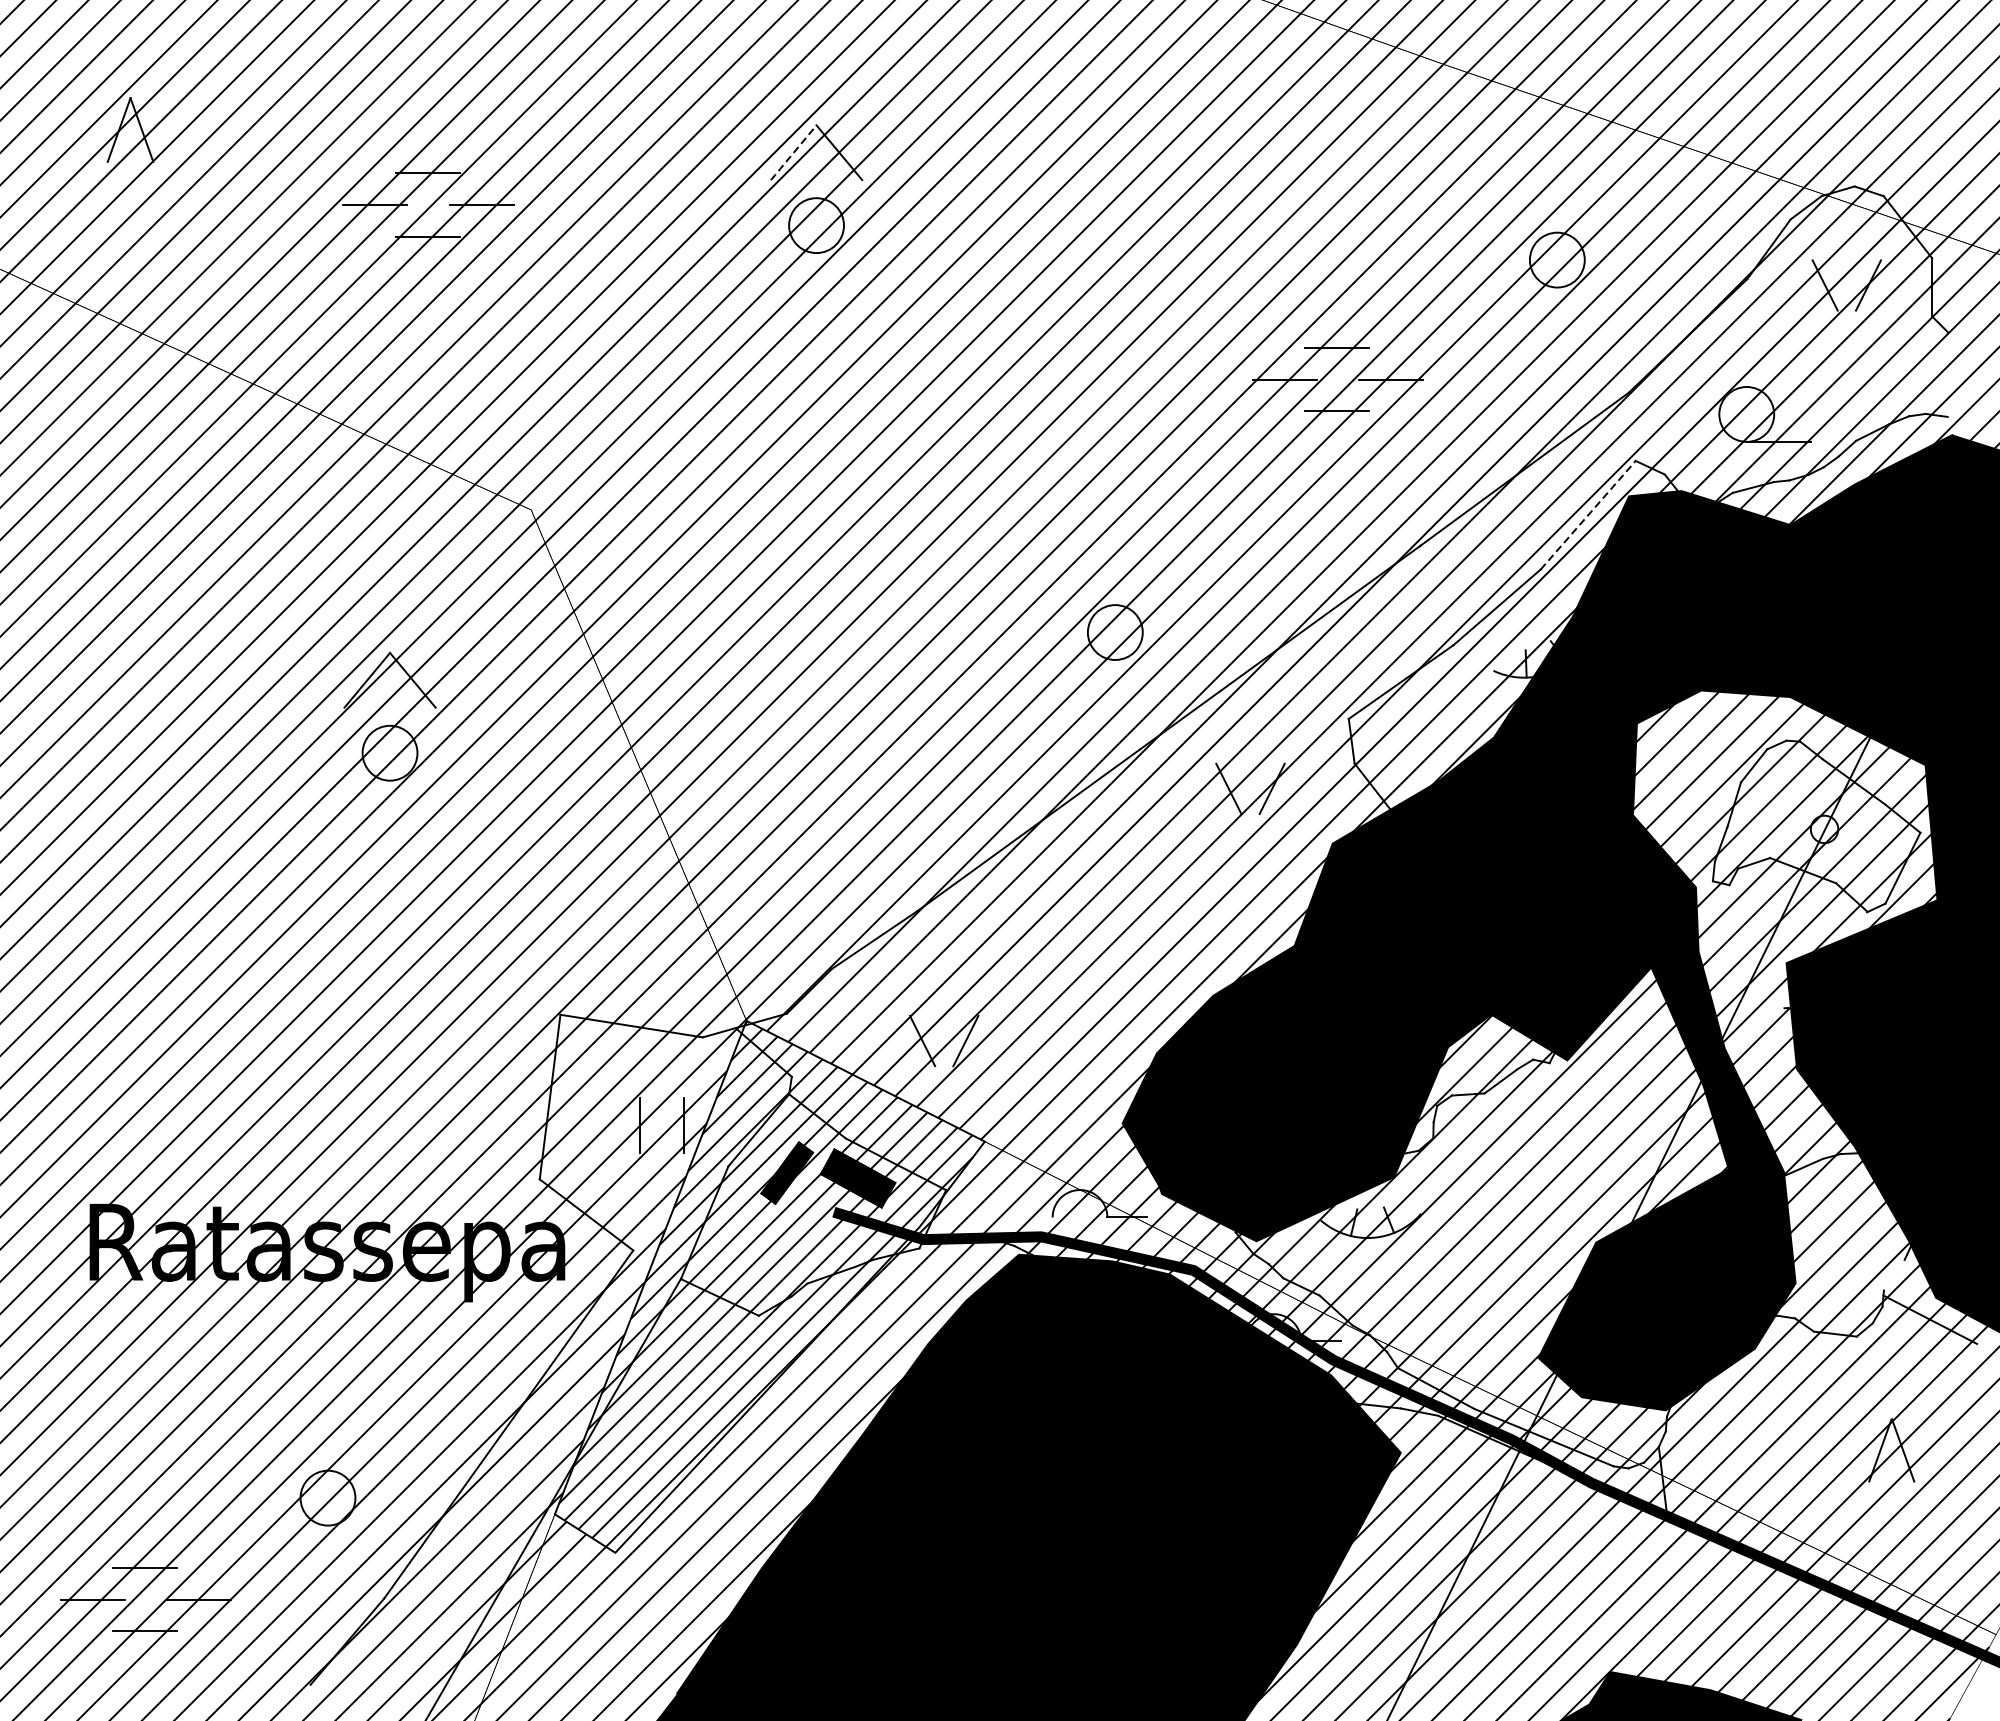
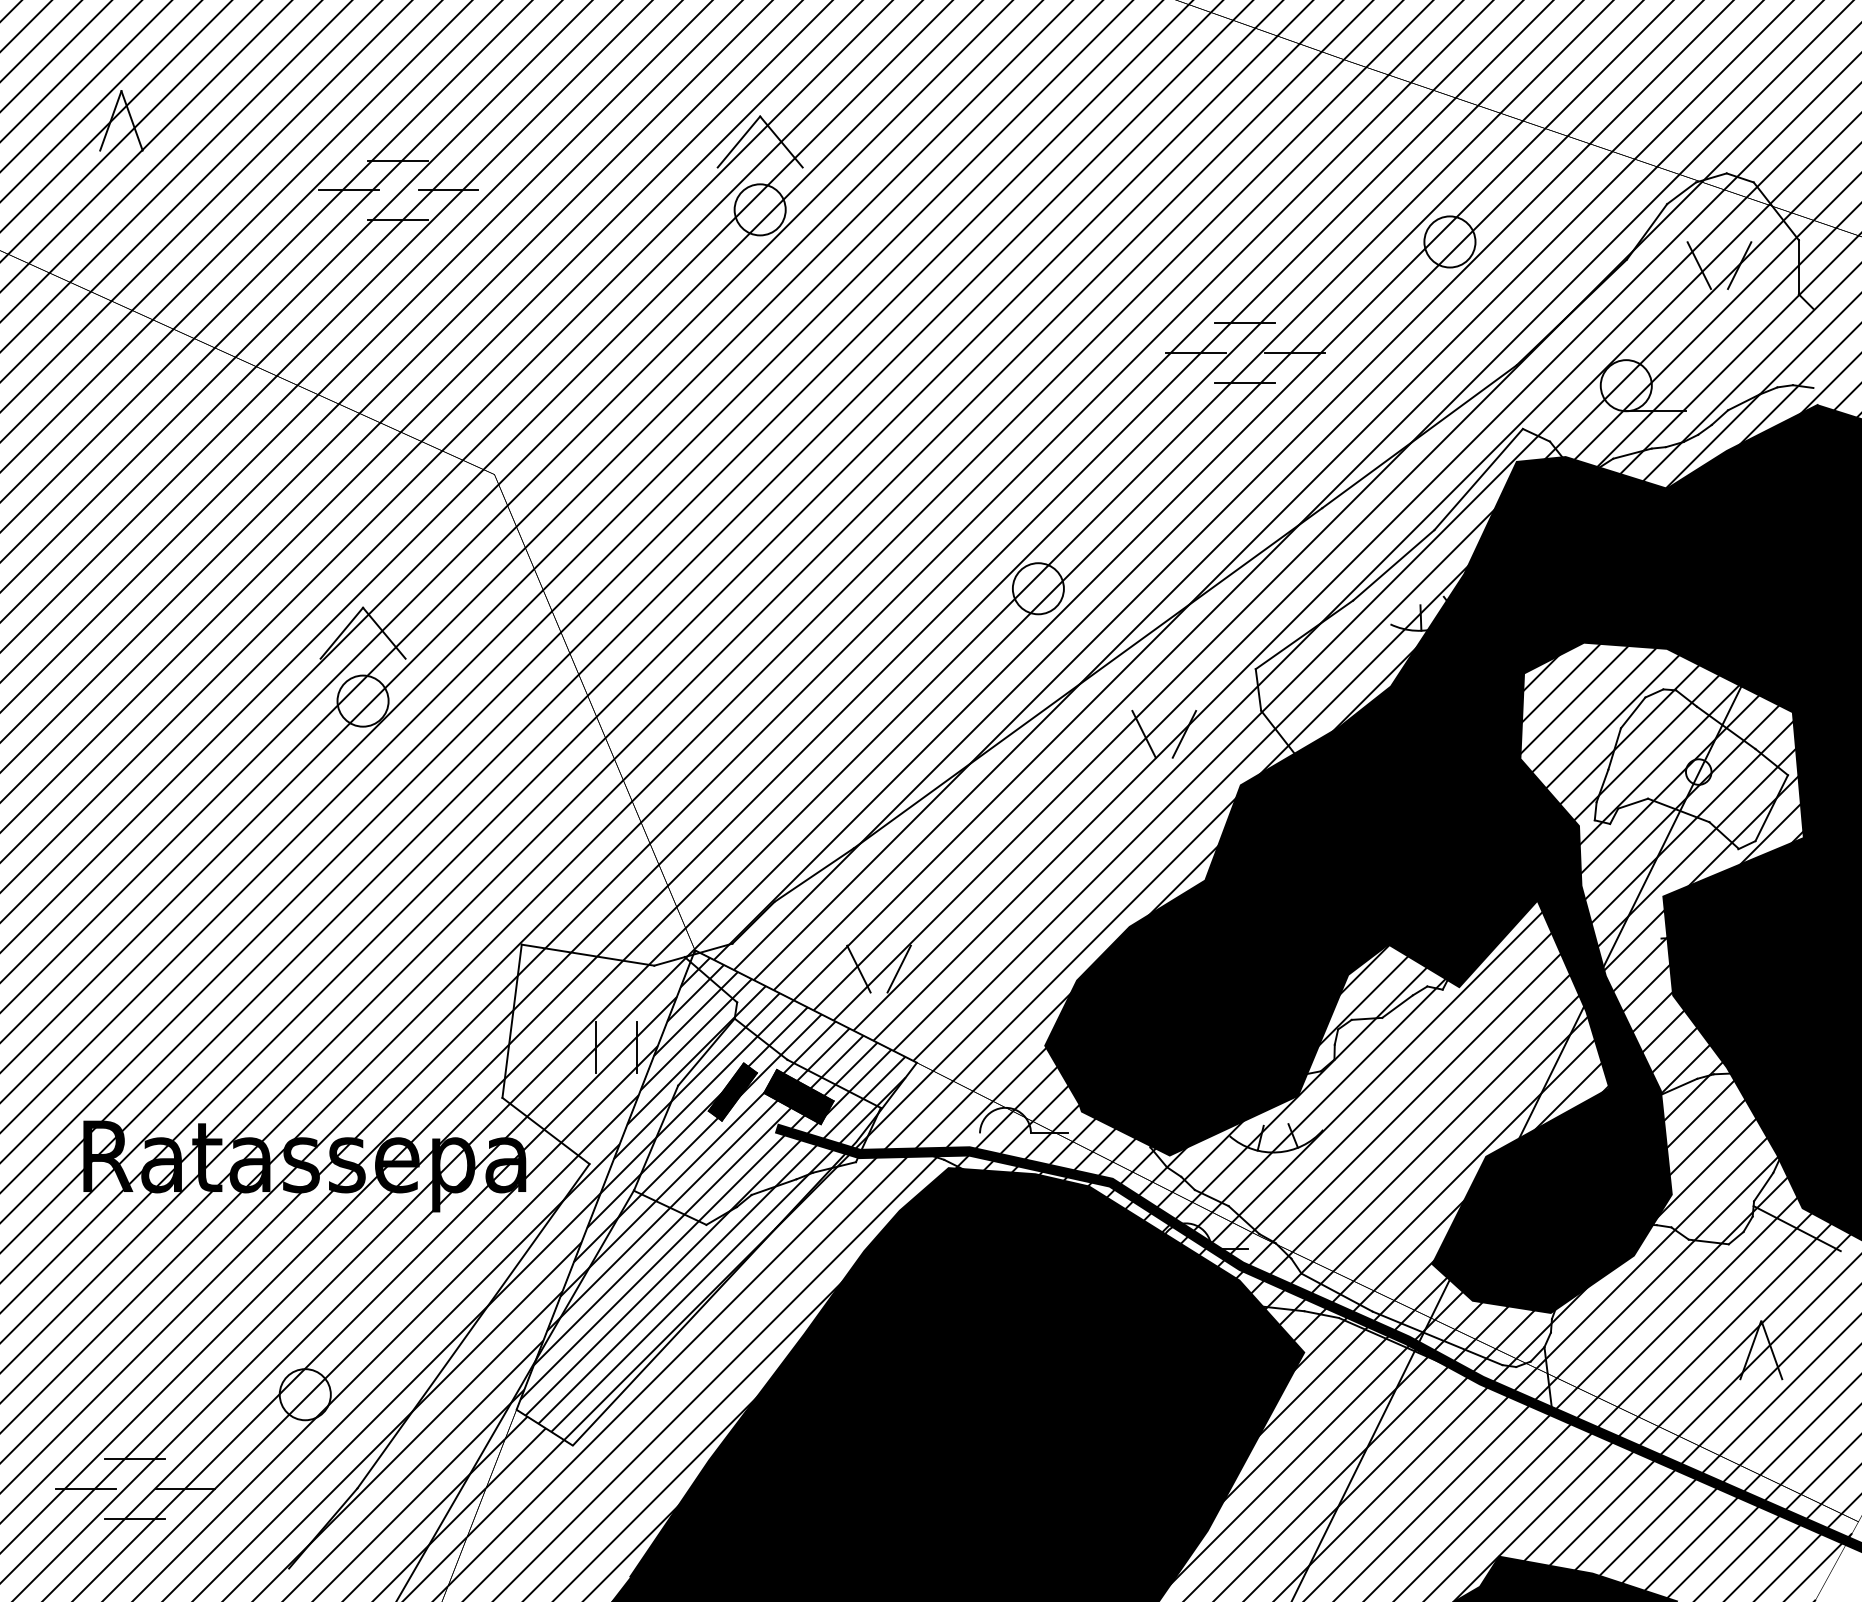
line: (794, 152) -> (739, 141), dashed -> solid
line: (1588, 515) -> (1478, 479), dashed -> solid
line: (1894, 1274) -> (1763, 1186), added

